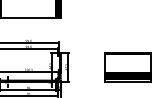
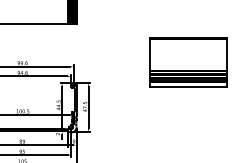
part: (127, 67) -> (187, 62), moved

